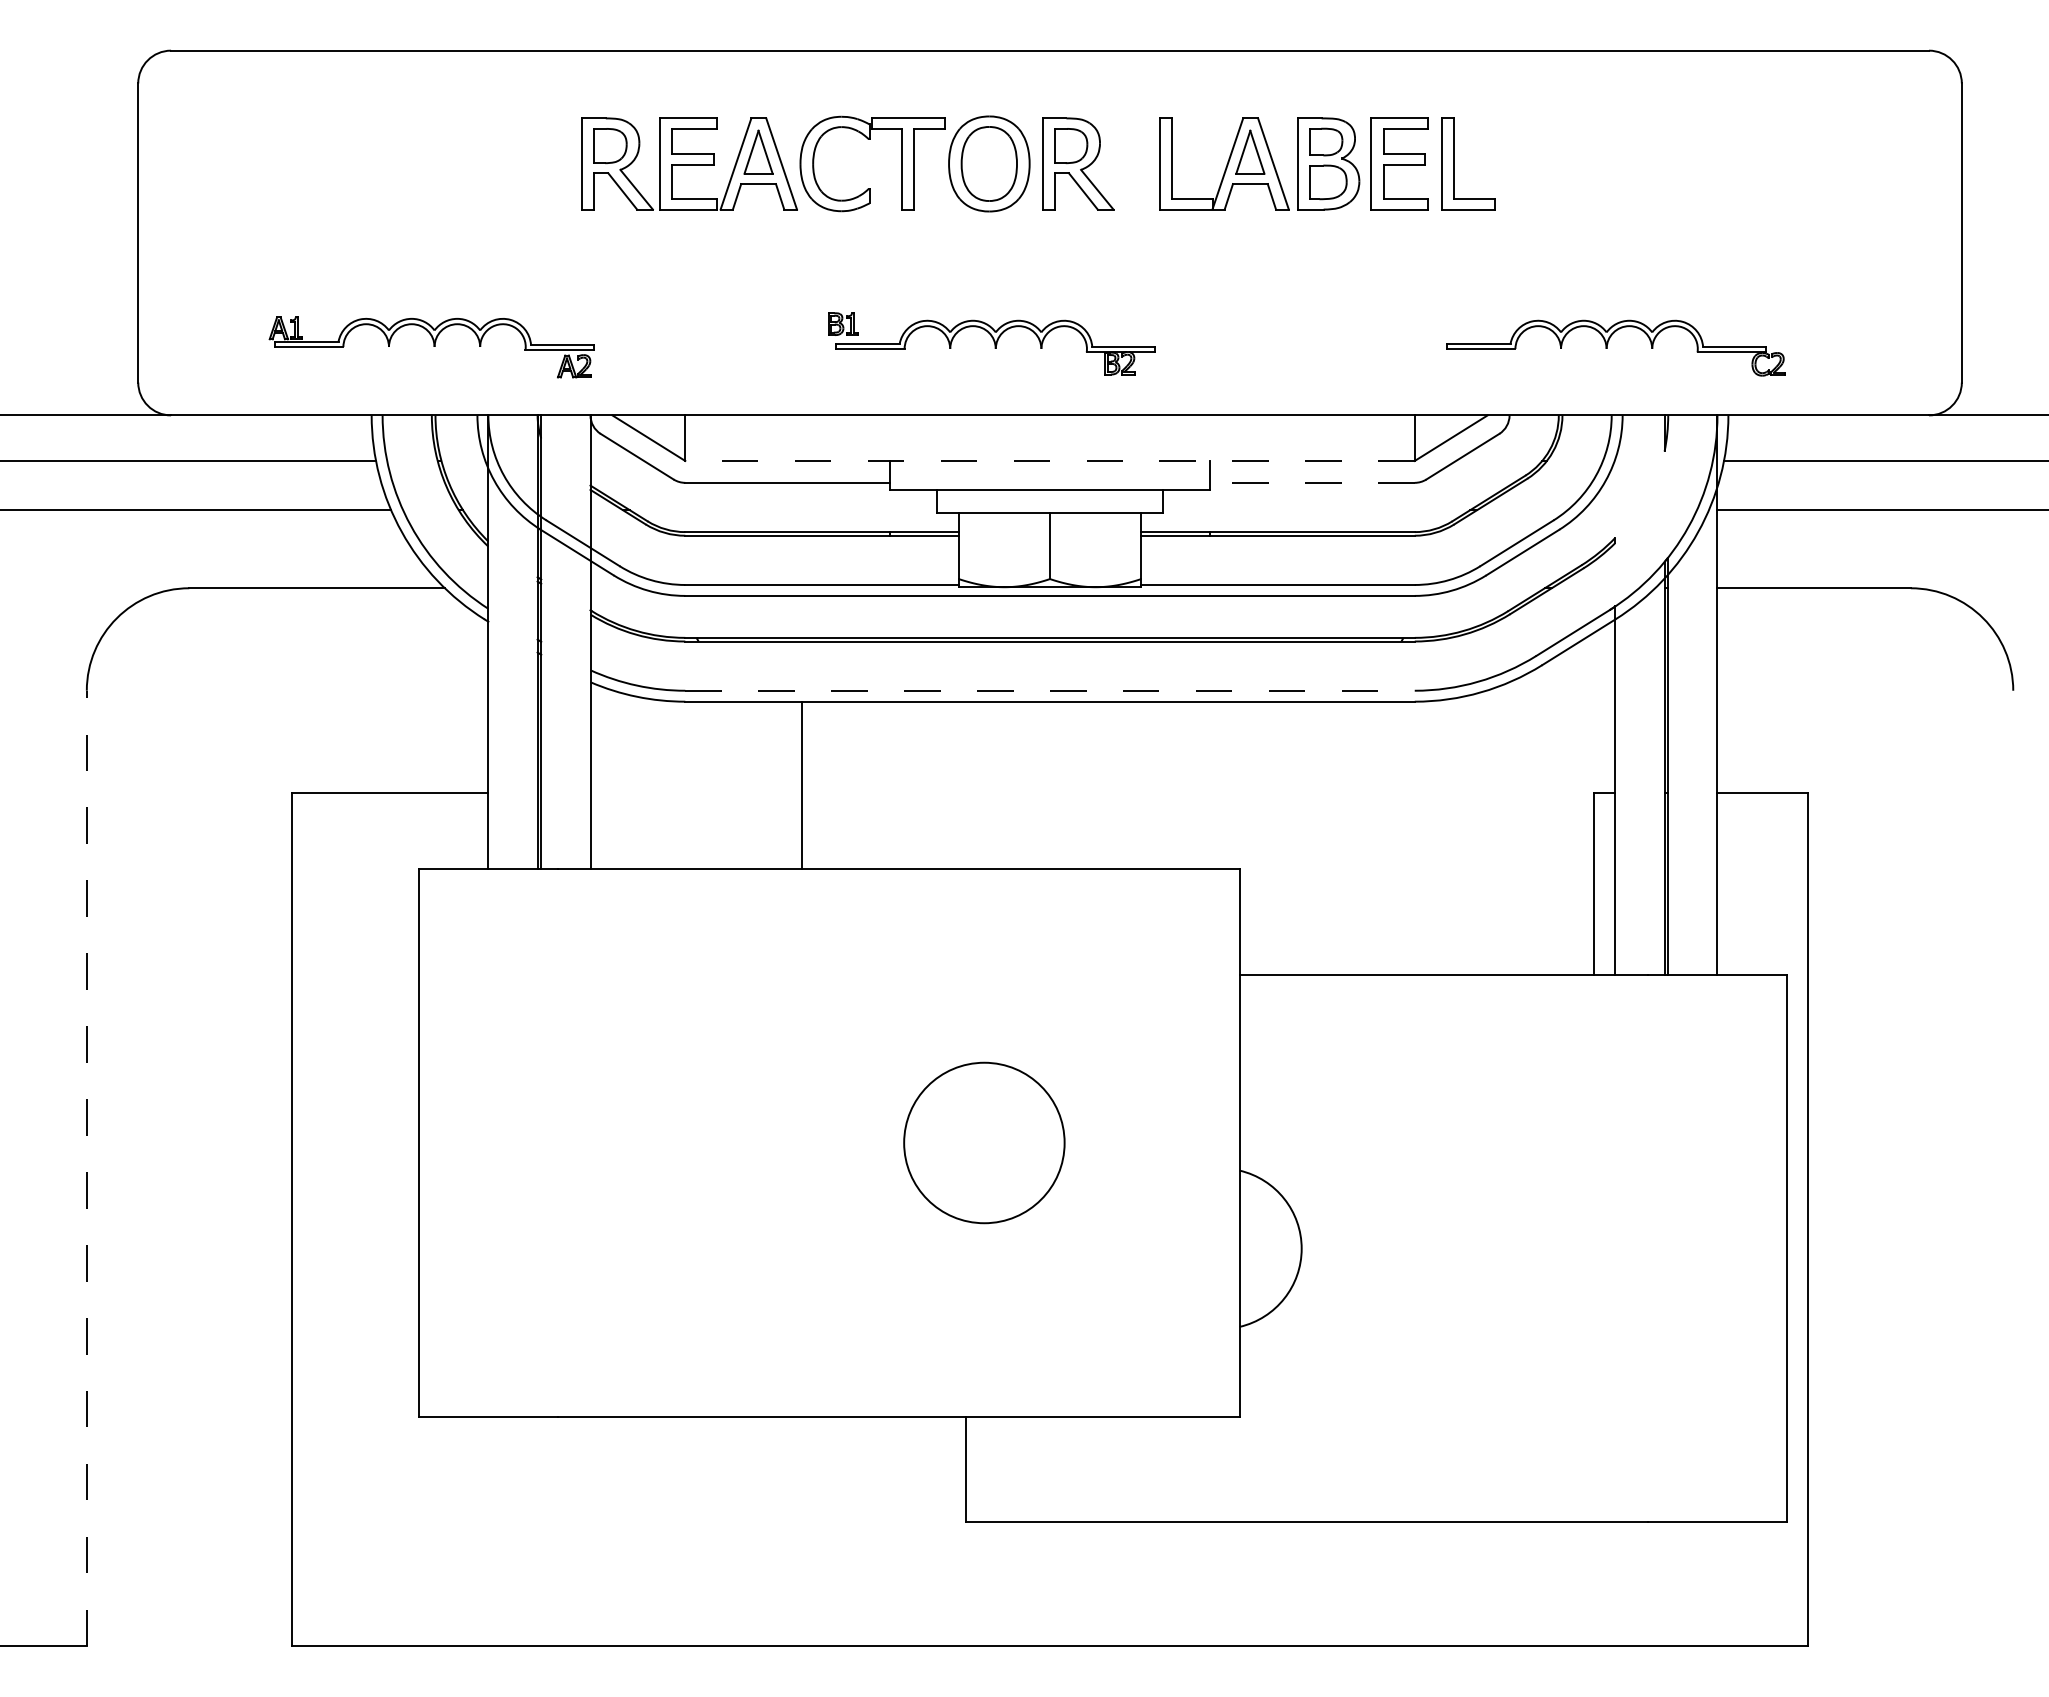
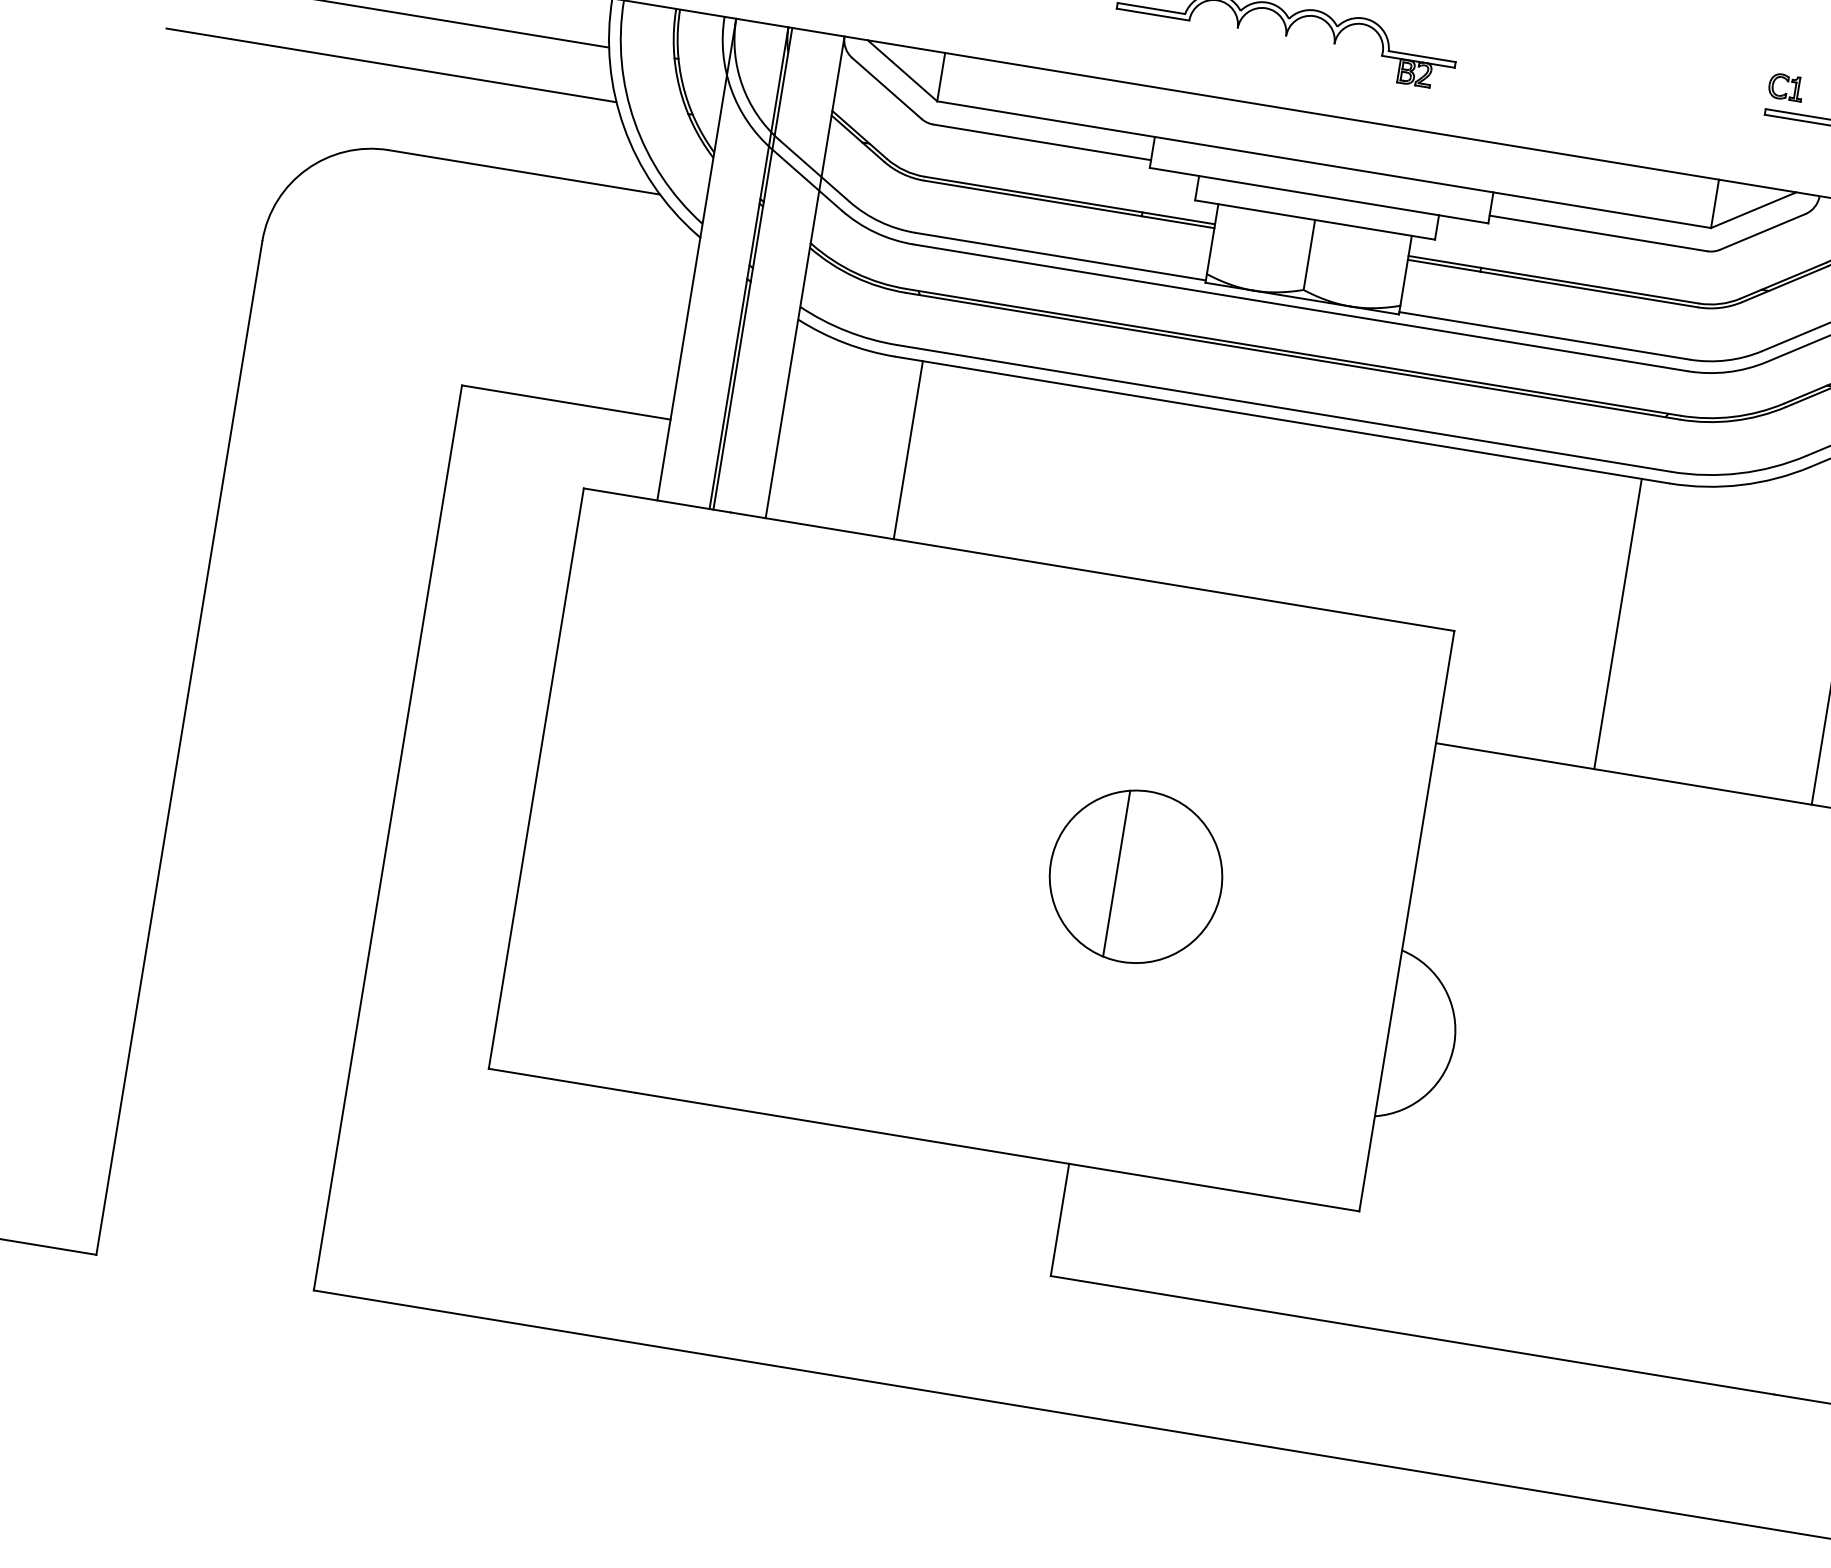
part: (1462, 320) -> (1786, 87), added
line: (1050, 460) -> (1324, 164), dashed -> solid
line: (1312, 482) -> (1598, 233), dashed -> solid
line: (1050, 690) -> (1284, 408), dashed -> solid
line: (802, 785) -> (908, 450), moved
line: (1388, 838) -> (1617, 623), added
line: (966, 1142) -> (1117, 873), added
line: (86, 1168) -> (179, 747), dashed -> solid

